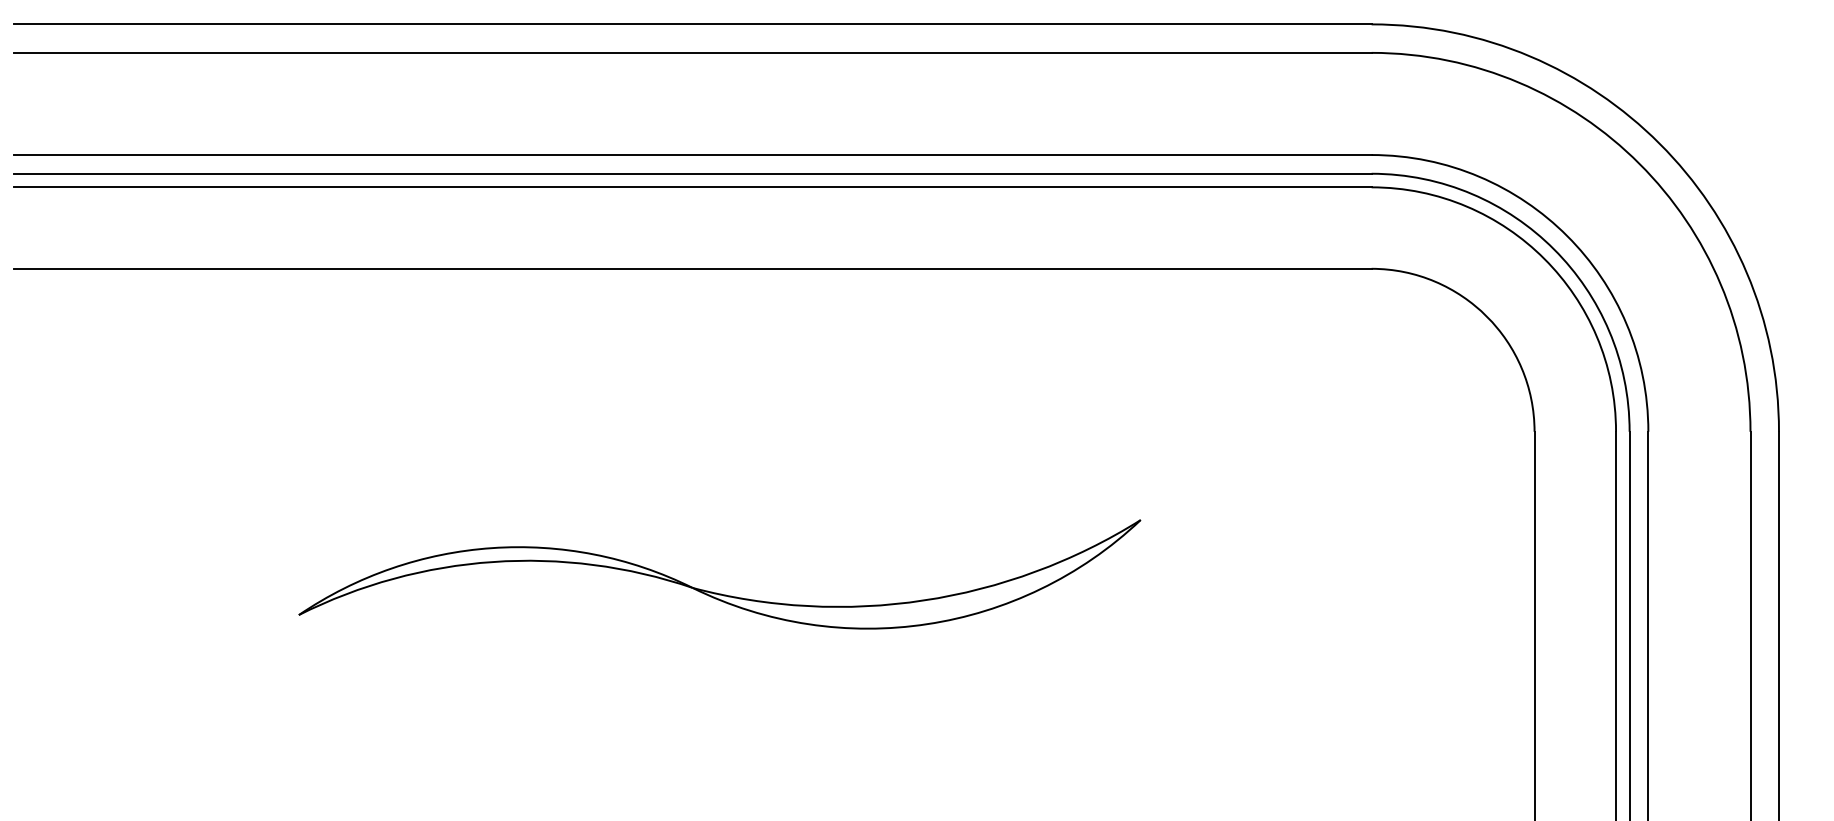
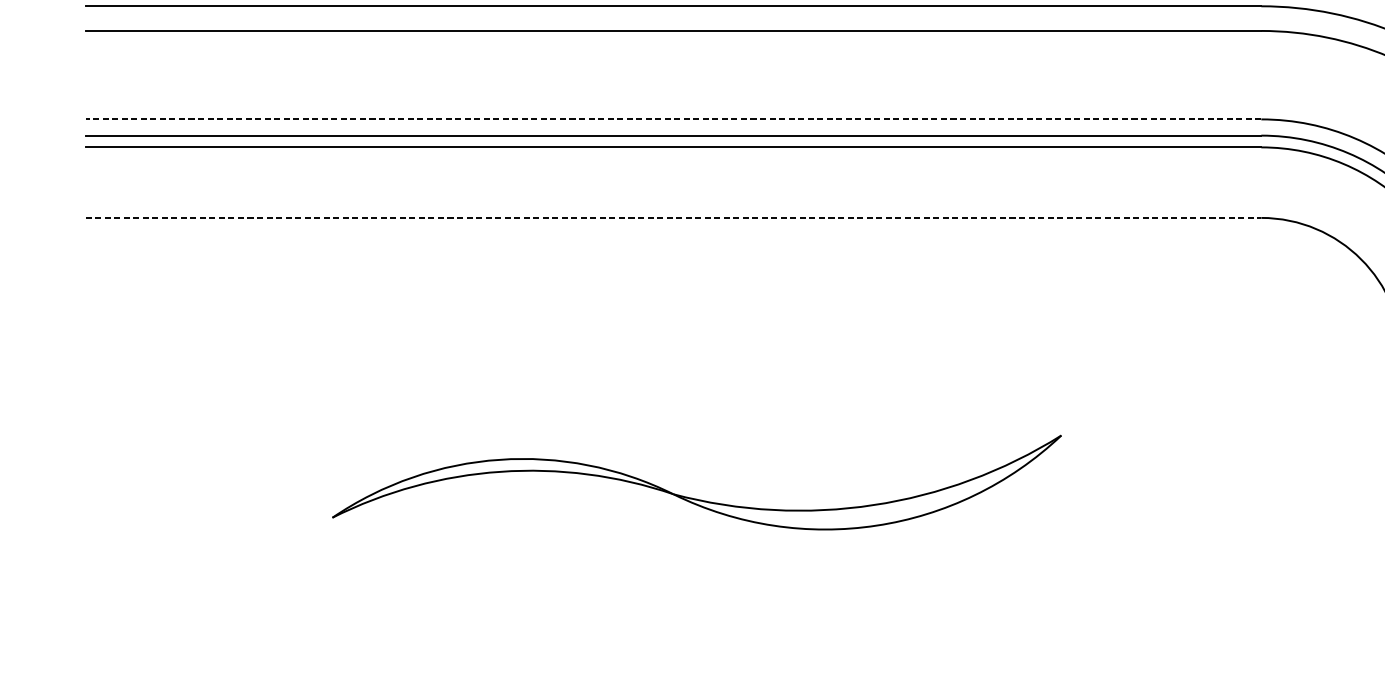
line: (692, 155) -> (673, 119), solid -> dashed
line: (692, 268) -> (673, 217), solid -> dashed

